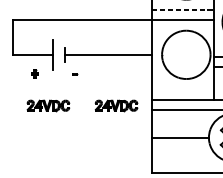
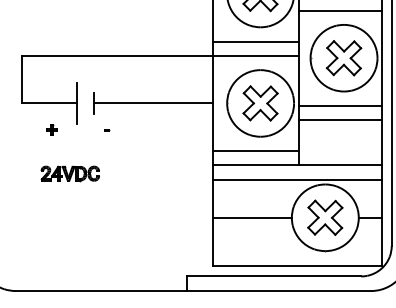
line: (182, 9) -> (255, 41), dashed -> solid
part: (186, 54) -> (260, 103), added
line: (182, 89) -> (255, 151), added
part: (115, 105) -> (163, 173), removed

